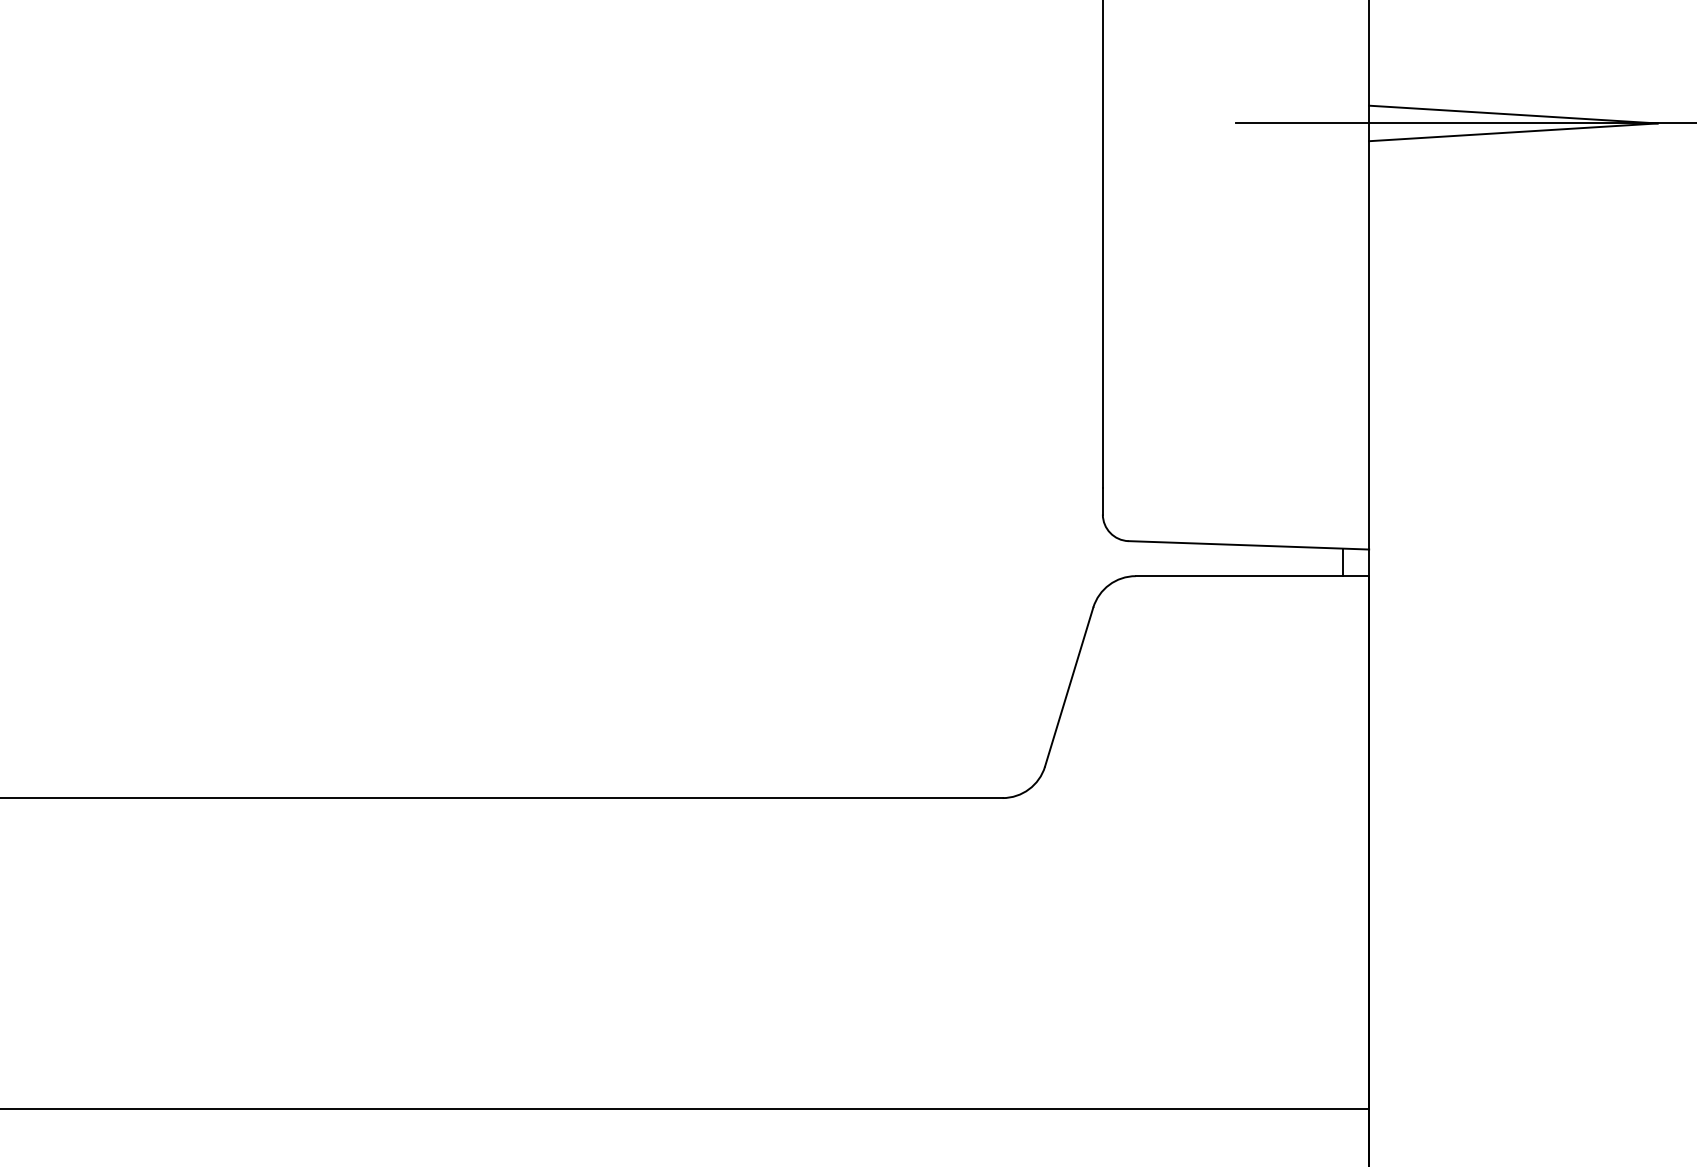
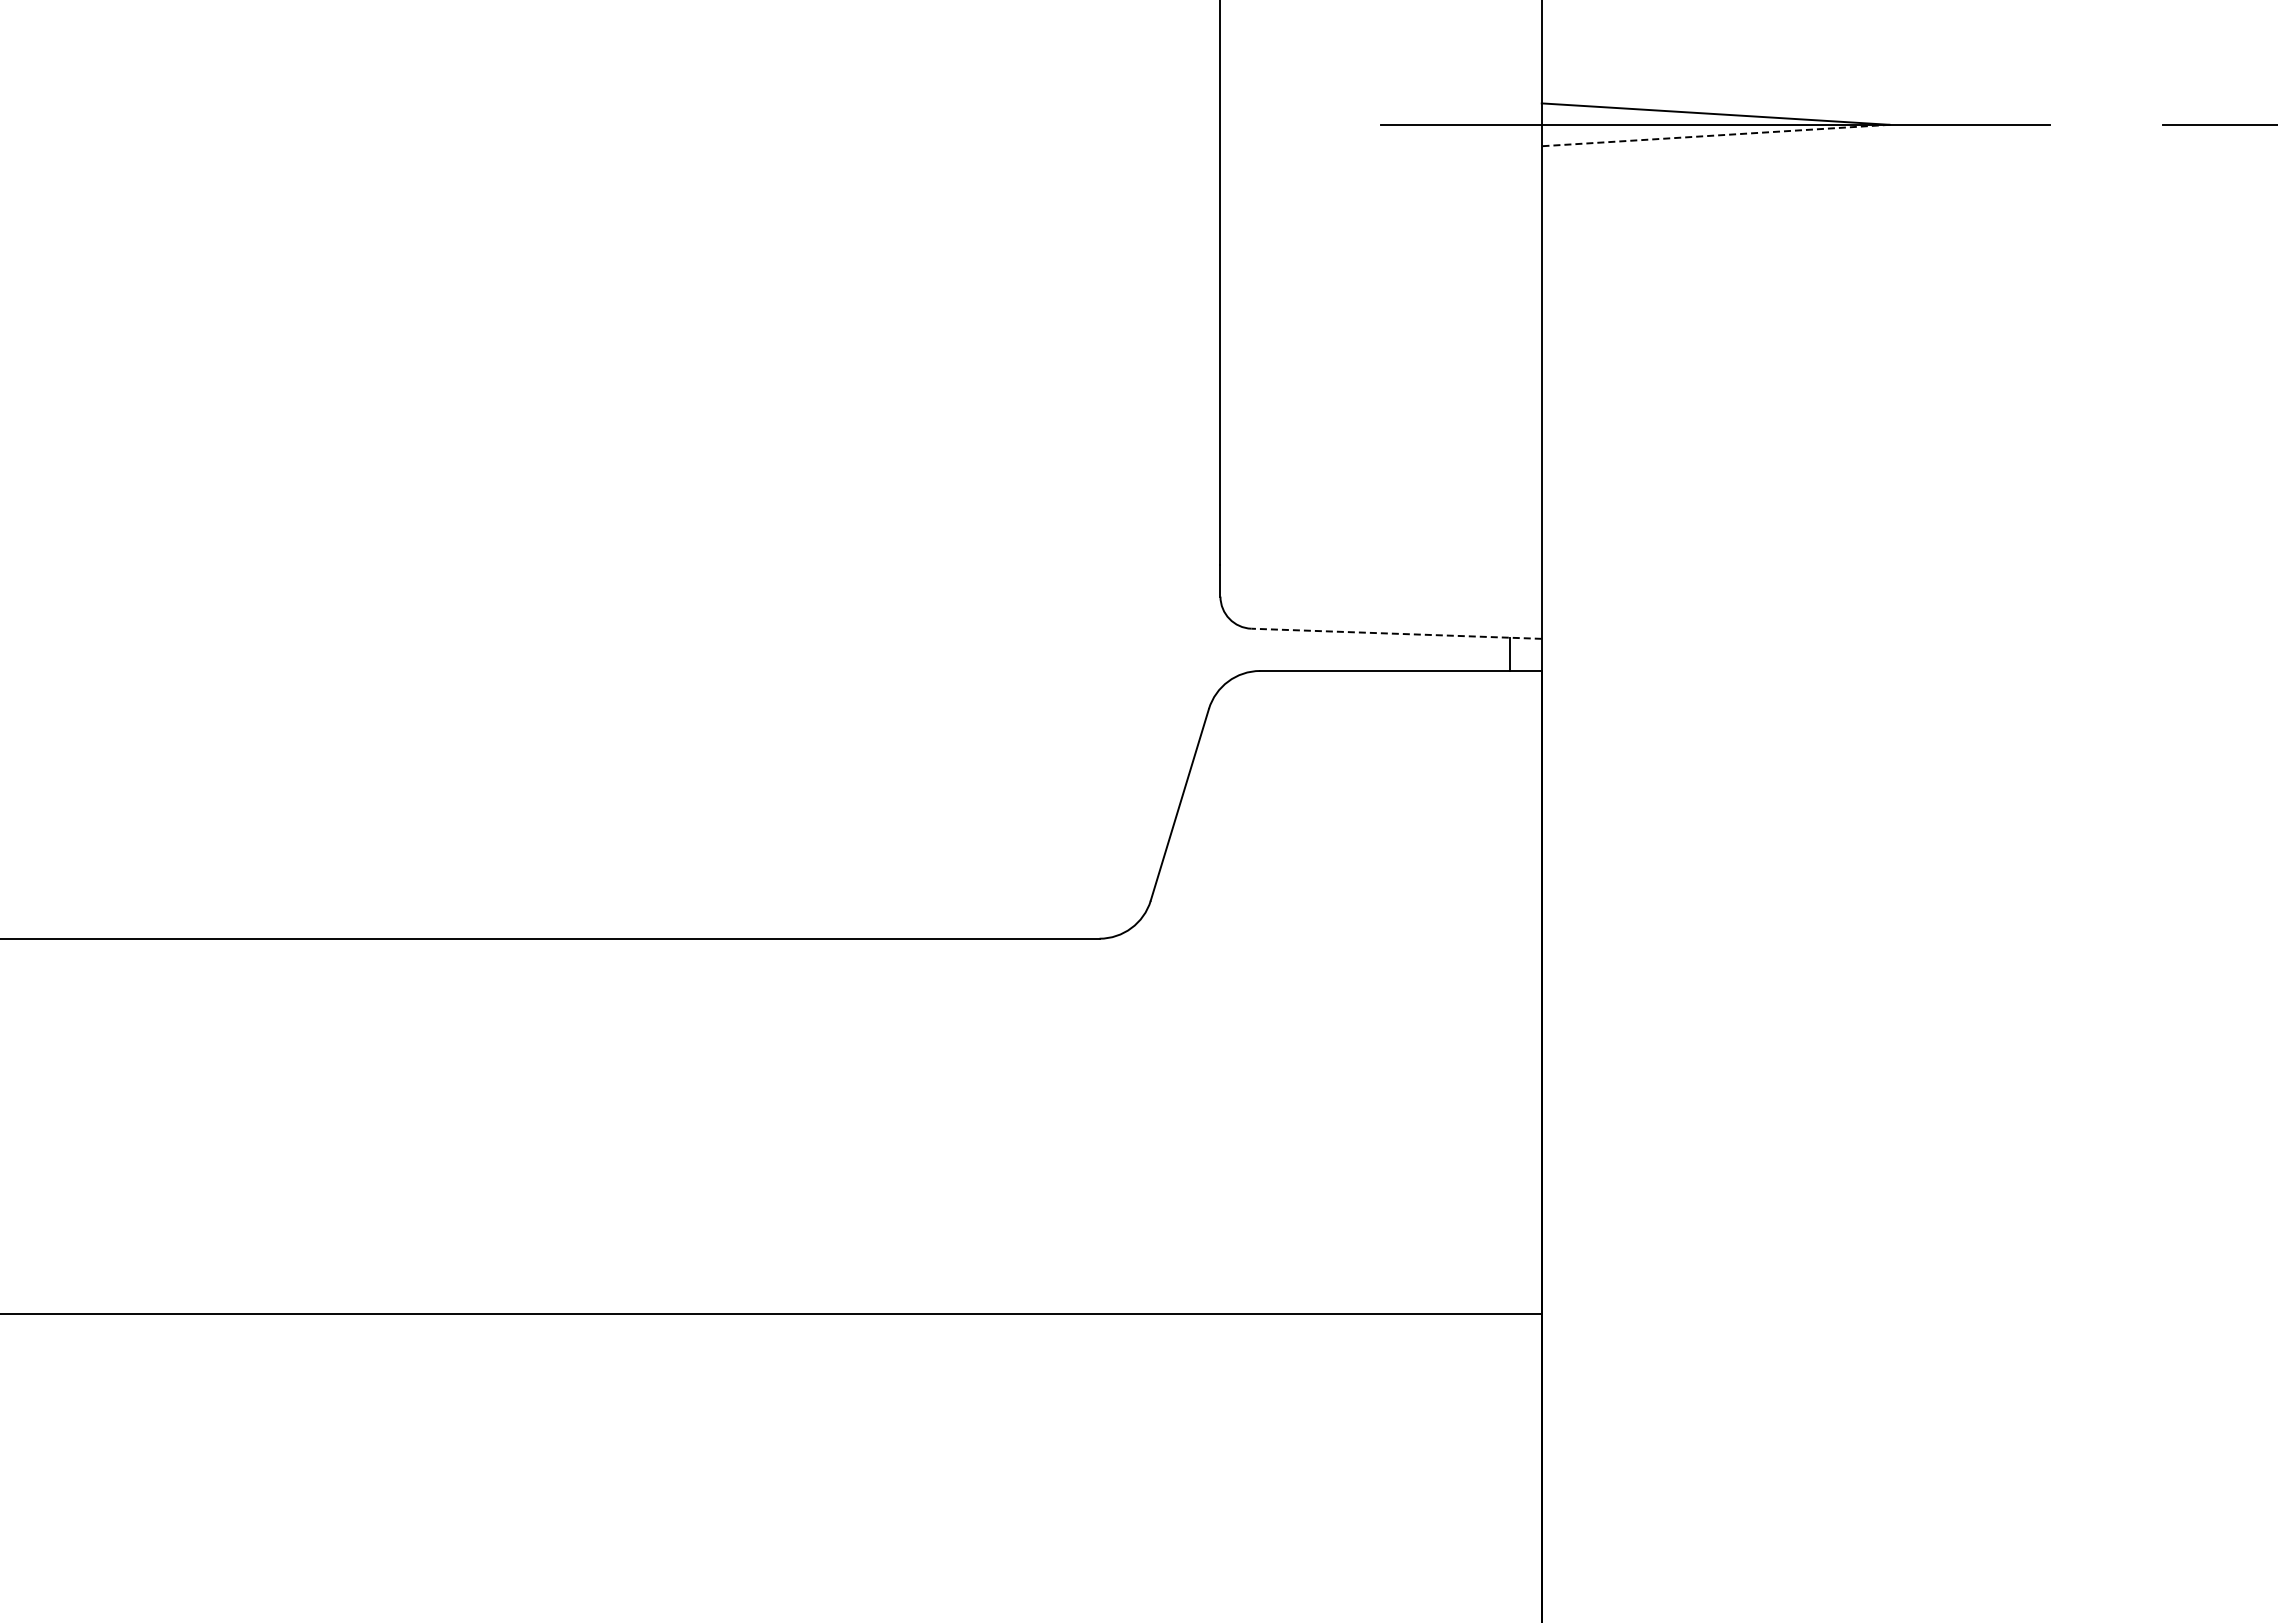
line: (1513, 132) -> (1715, 135), solid -> dashed
line: (1248, 545) -> (1396, 633), solid -> dashed

